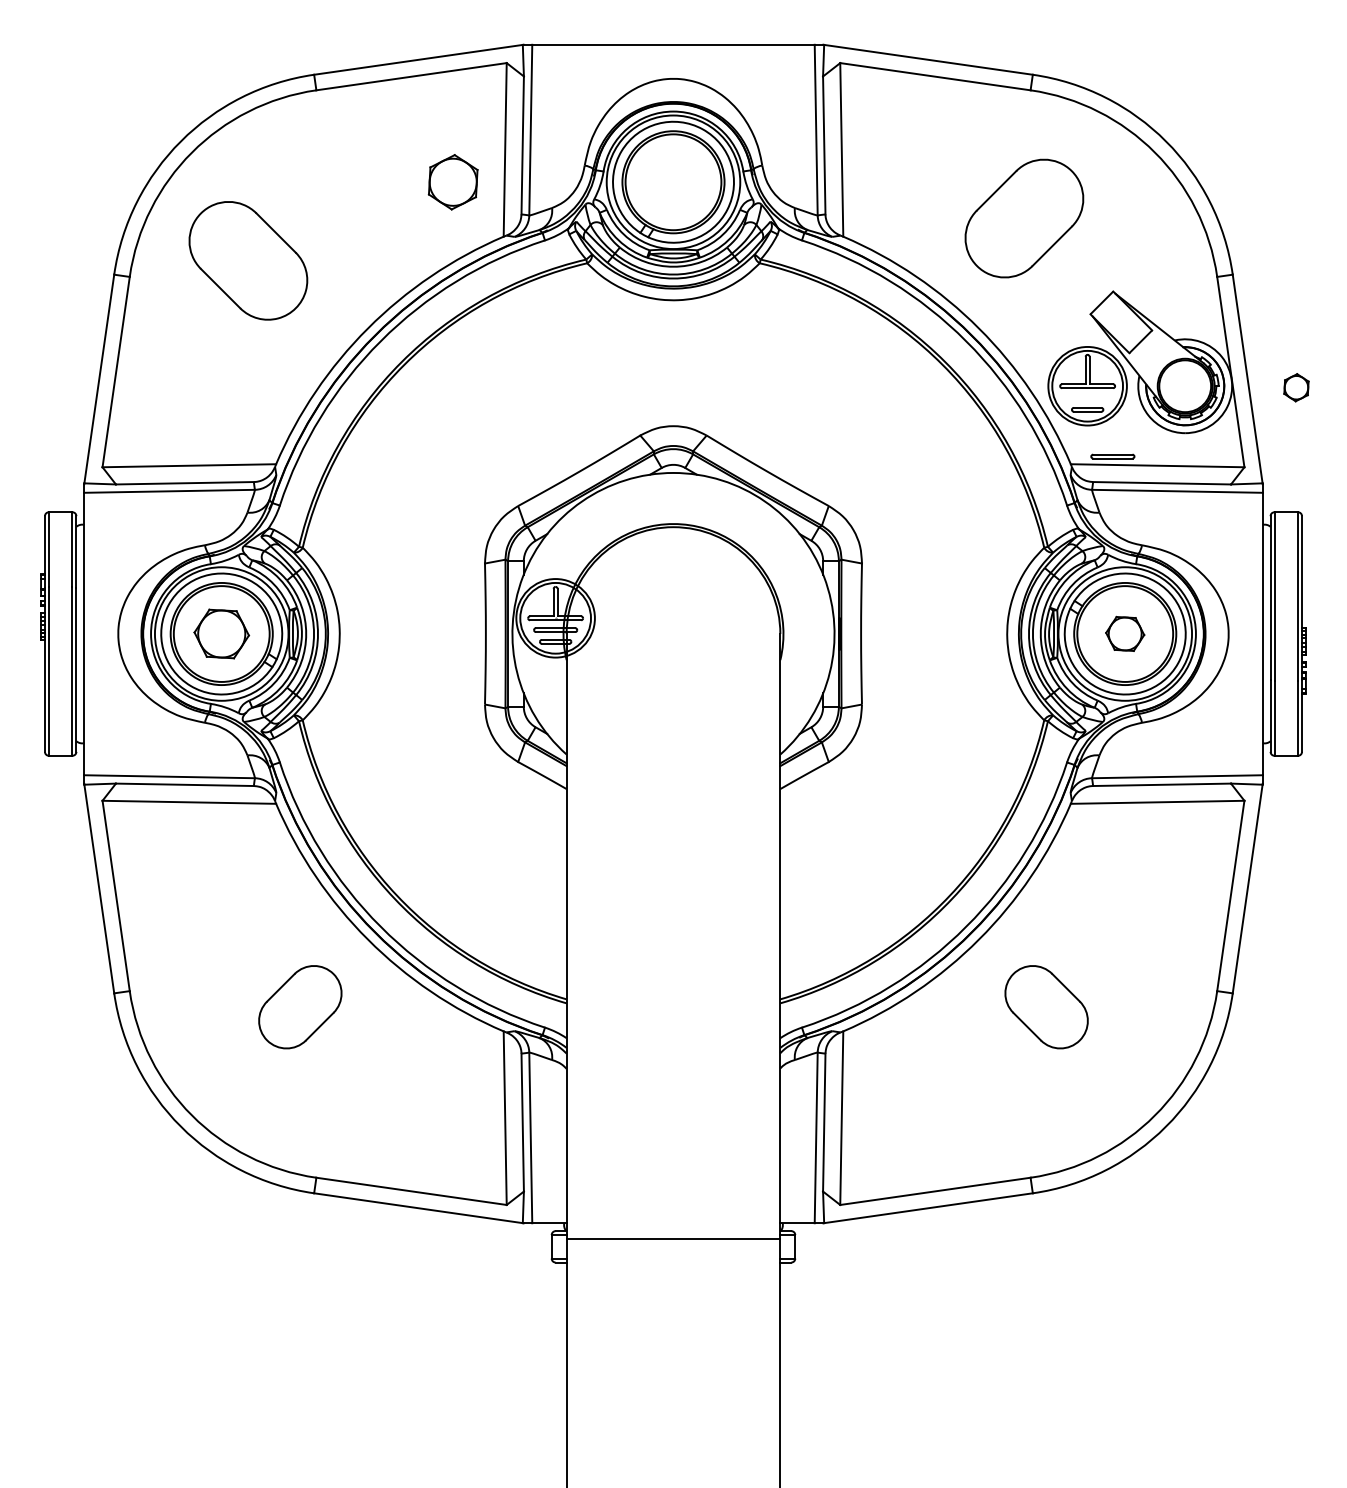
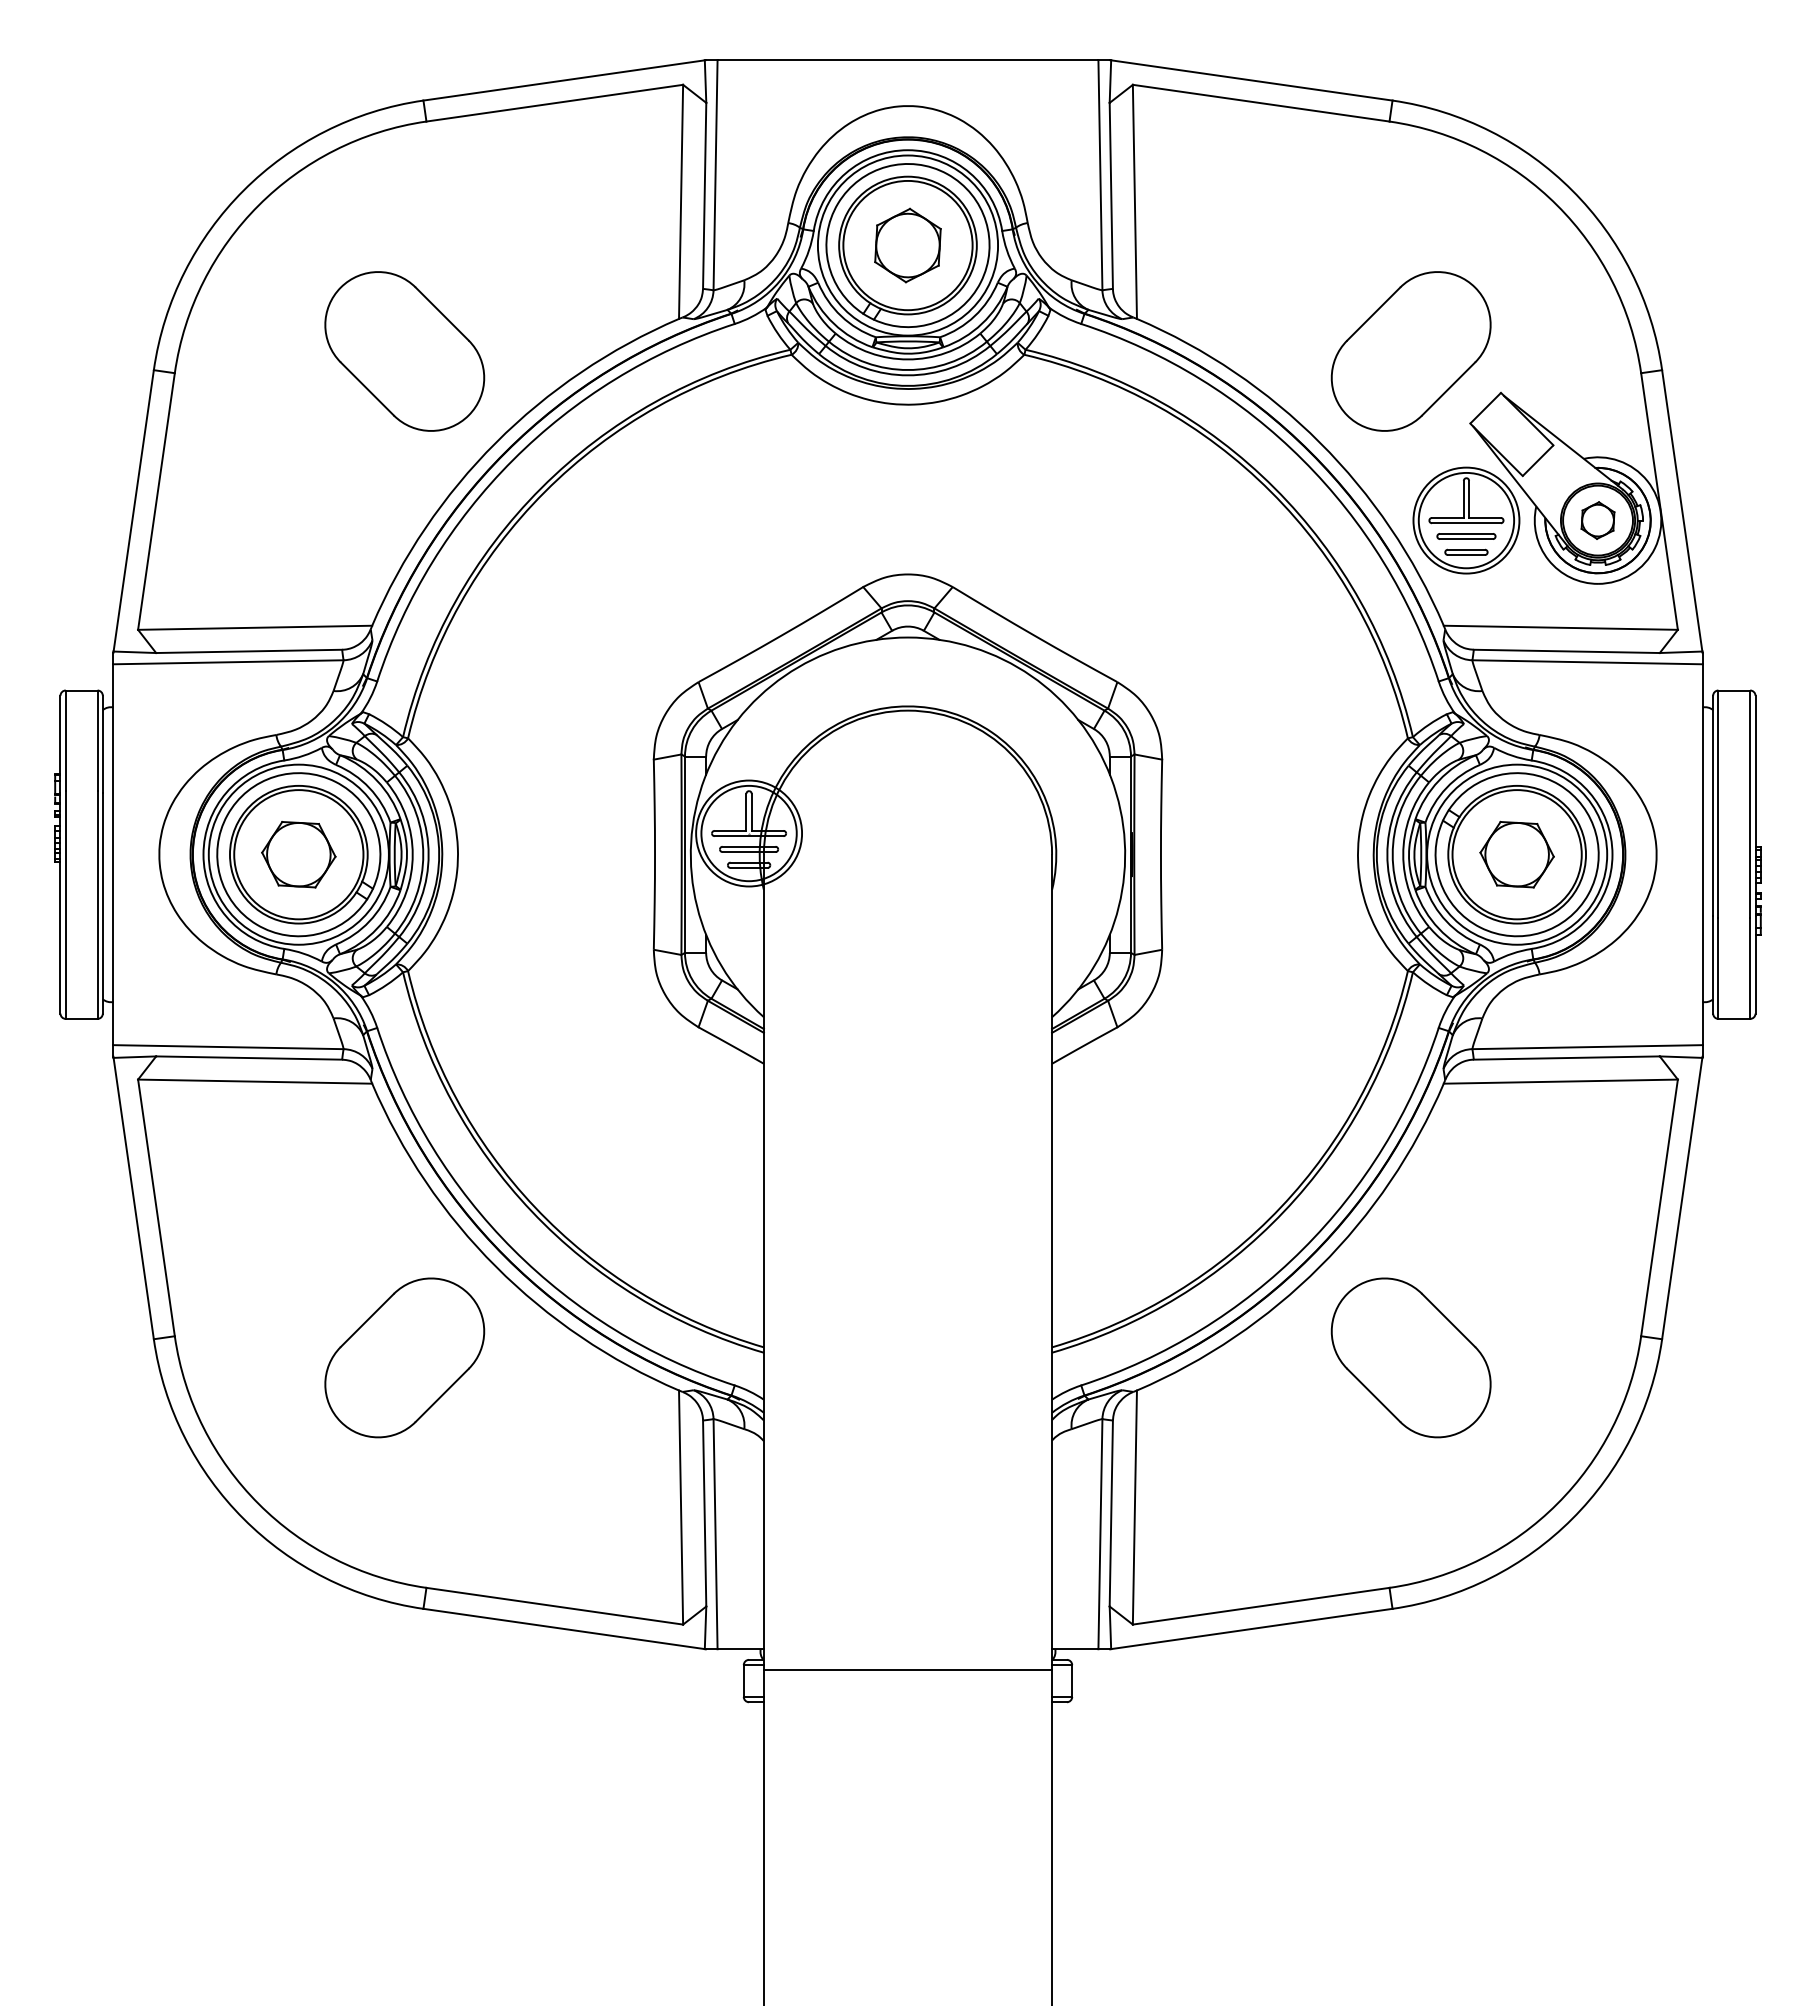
part: (452, 182) -> (907, 245), moved
part: (1023, 218) -> (1410, 351), moved
part: (248, 260) -> (404, 351), moved
part: (1296, 387) -> (1597, 520), moved
part: (1112, 456) -> (1466, 536), moved
part: (1124, 633) -> (1516, 854), size x1.43
part: (300, 1006) -> (404, 1357), size x1.43
part: (1046, 1006) -> (1410, 1357), size x1.43

